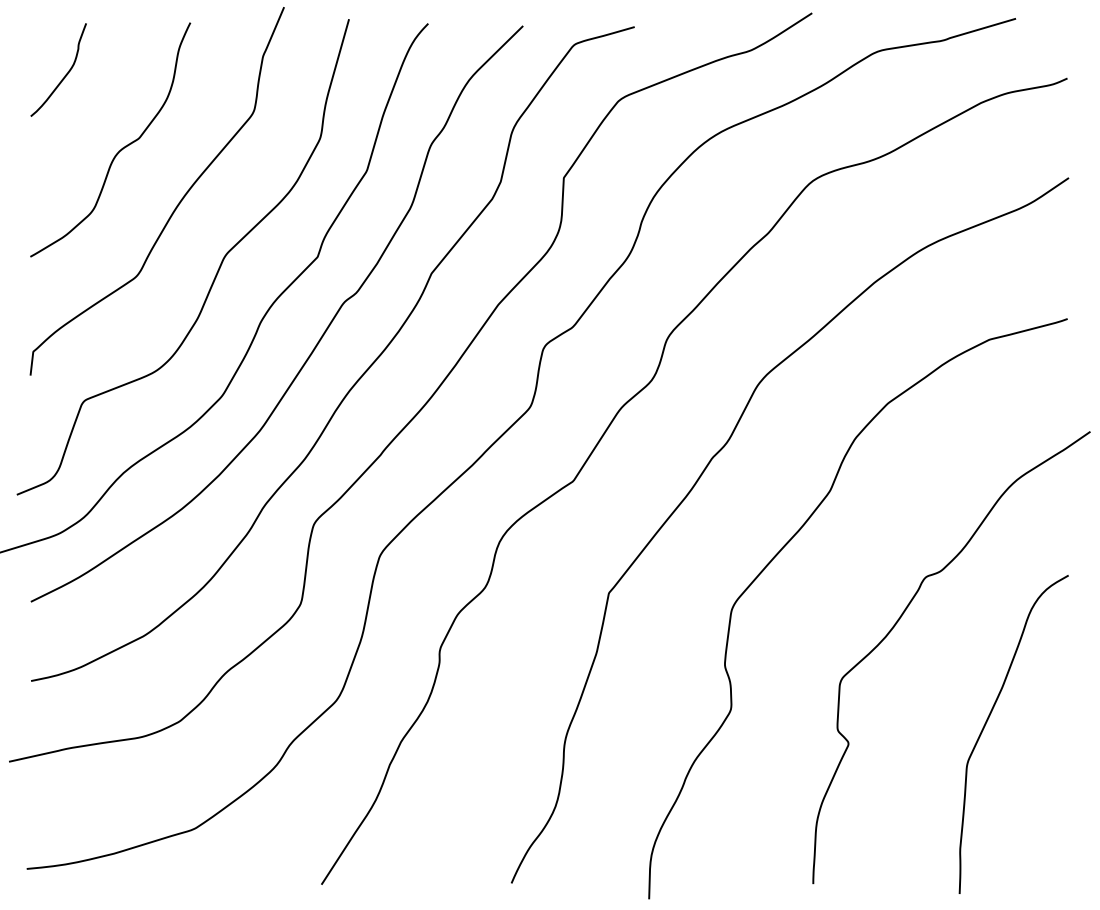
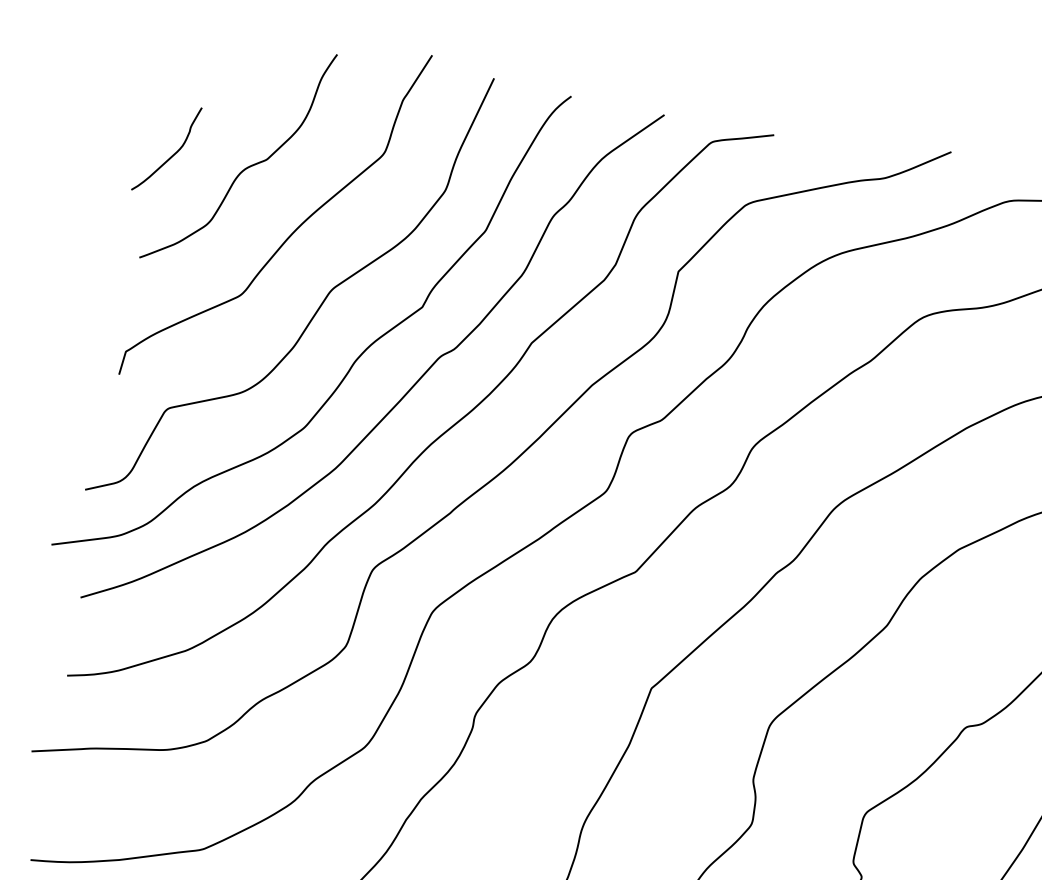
curve: (64, 75) -> (171, 155), moved

